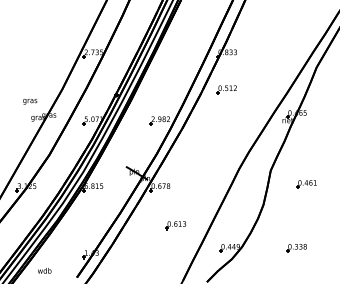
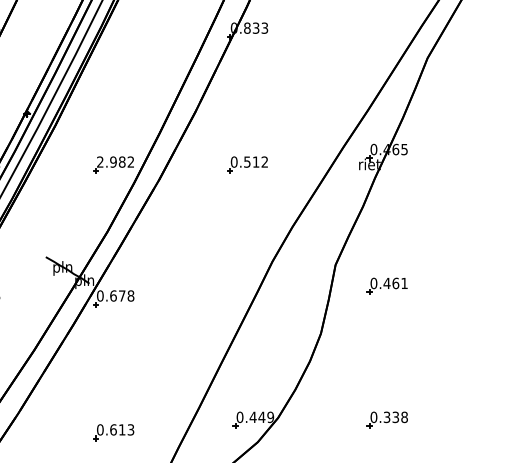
part: (226, 89) -> (246, 164), moved
part: (306, 184) -> (387, 286), moved
part: (175, 225) -> (112, 432), moved

